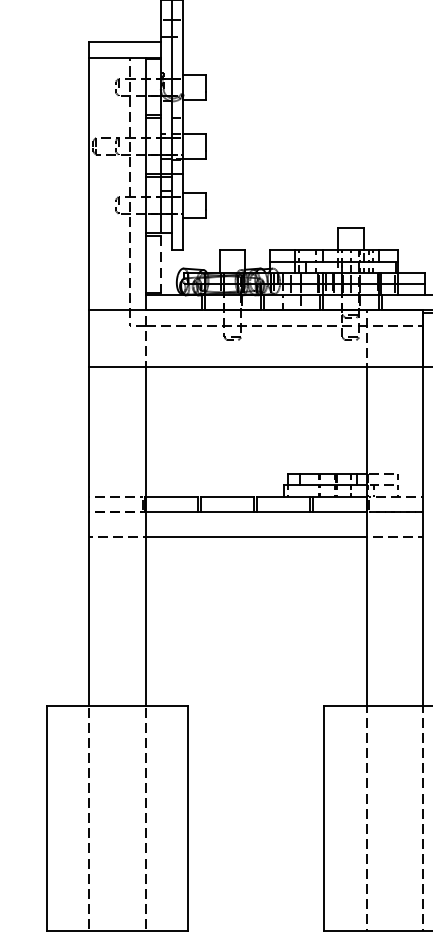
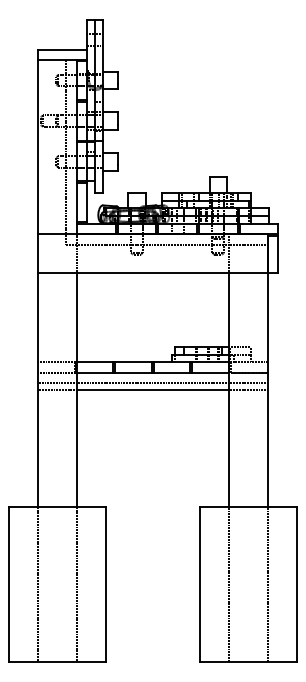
line: (161, 265) -> (87, 203), dashed -> solid
line: (255, 527) -> (152, 383), added

